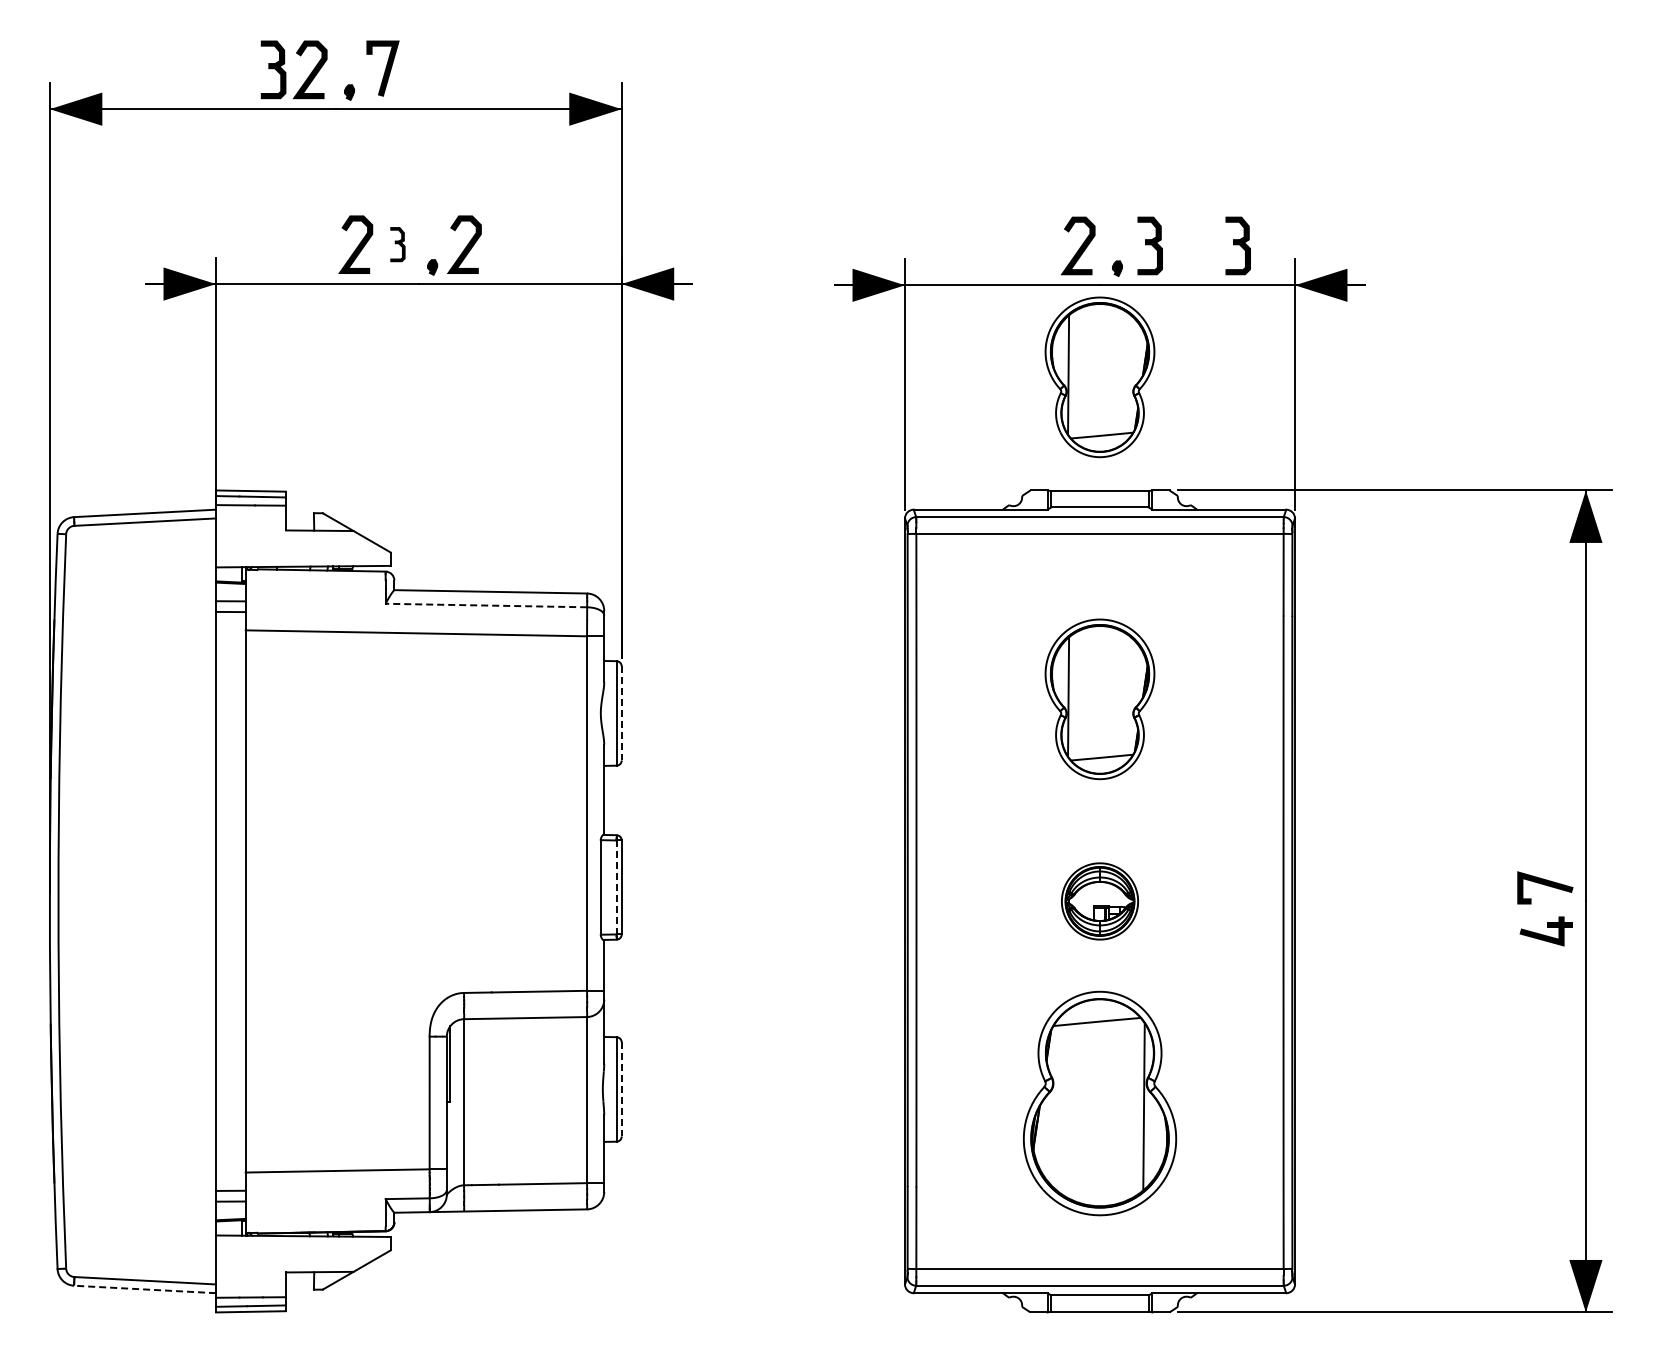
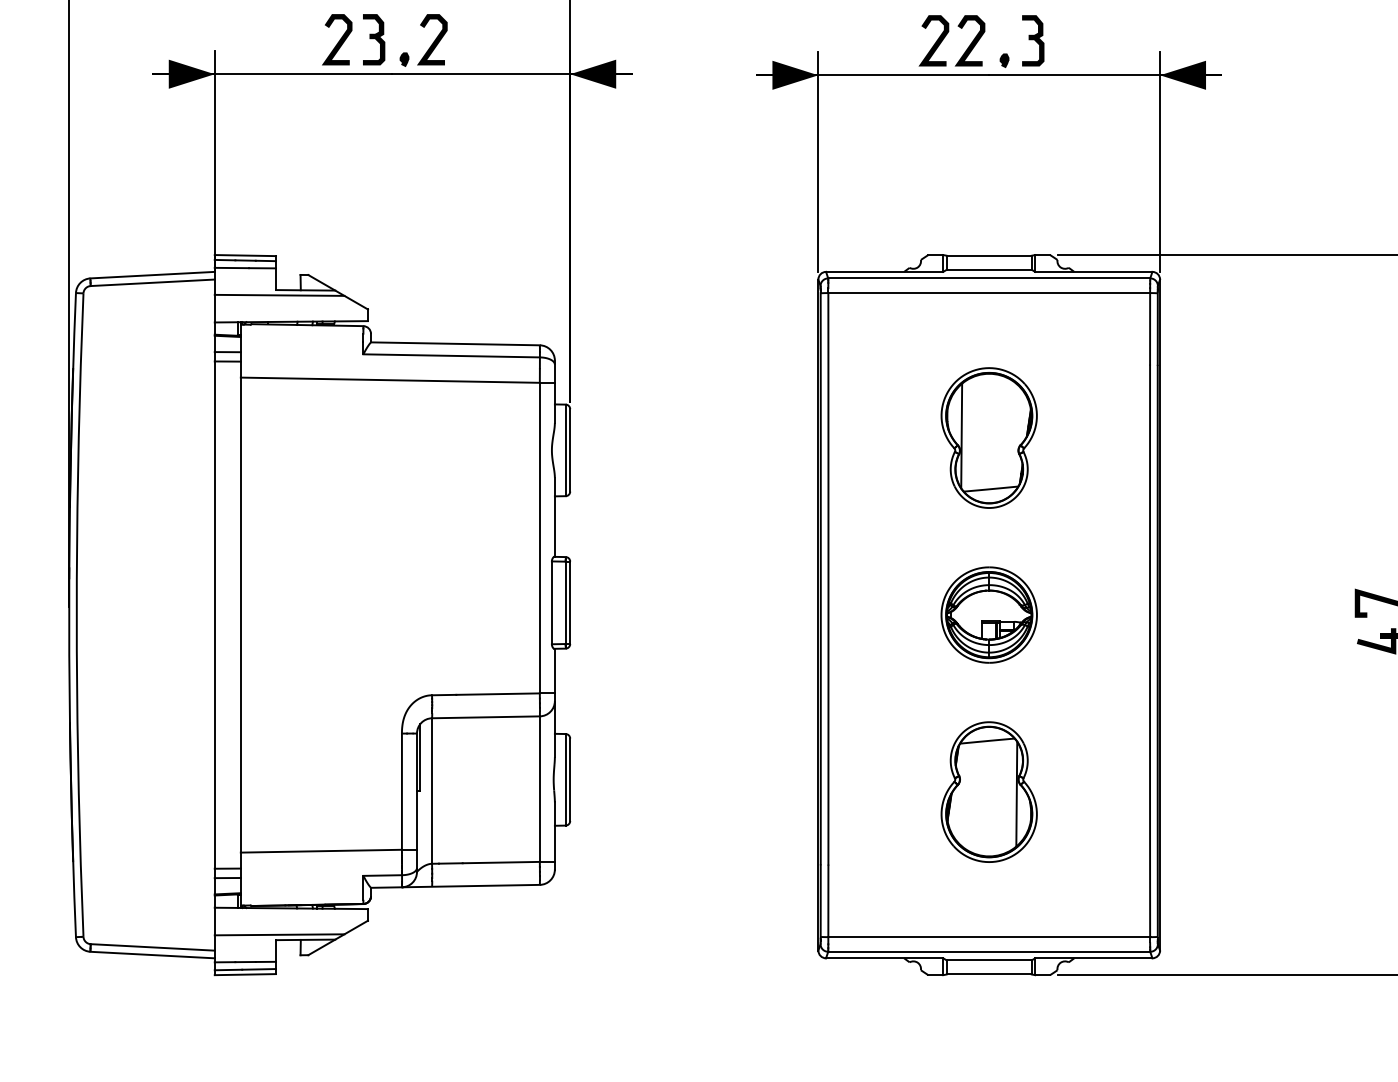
part: (397, 244) -> (373, 39), size x1.67
part: (1237, 245) -> (1109, 40), removed
curve: (1038, 247) -> (935, 42), added
part: (1099, 377) -> (988, 156), removed
line: (290, 536) -> (280, 295), added
line: (486, 605) -> (451, 355), dashed -> solid
line: (621, 713) -> (570, 450), dashed -> solid
line: (616, 887) -> (565, 602), dashed -> solid
part: (1099, 901) -> (988, 615), size x1.43
line: (621, 1089) -> (570, 779), dashed -> solid
part: (1099, 1103) -> (988, 792), size x0.71
line: (290, 1265) -> (280, 934), added
line: (144, 1289) -> (152, 955), dashed -> solid

